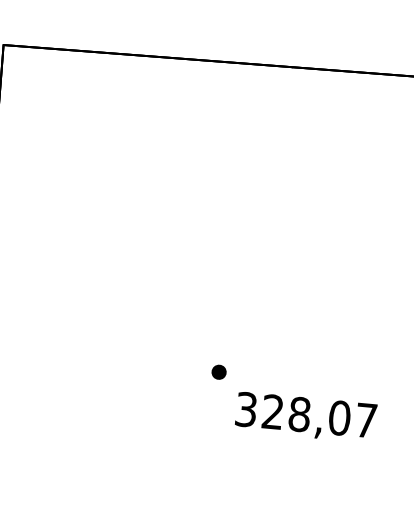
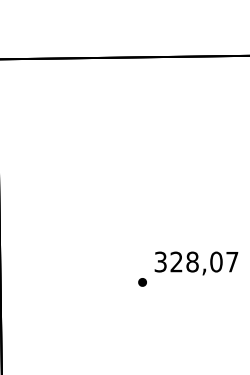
part: (218, 372) -> (142, 282), moved

